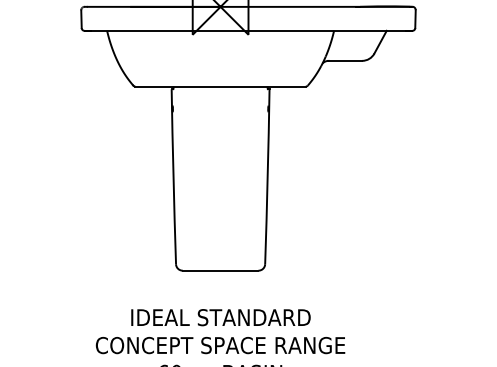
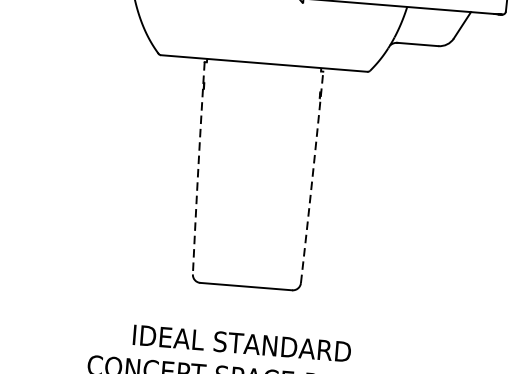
arc: (173, 176) -> (198, 167), solid -> dashed
arc: (267, 176) -> (312, 177), solid -> dashed

